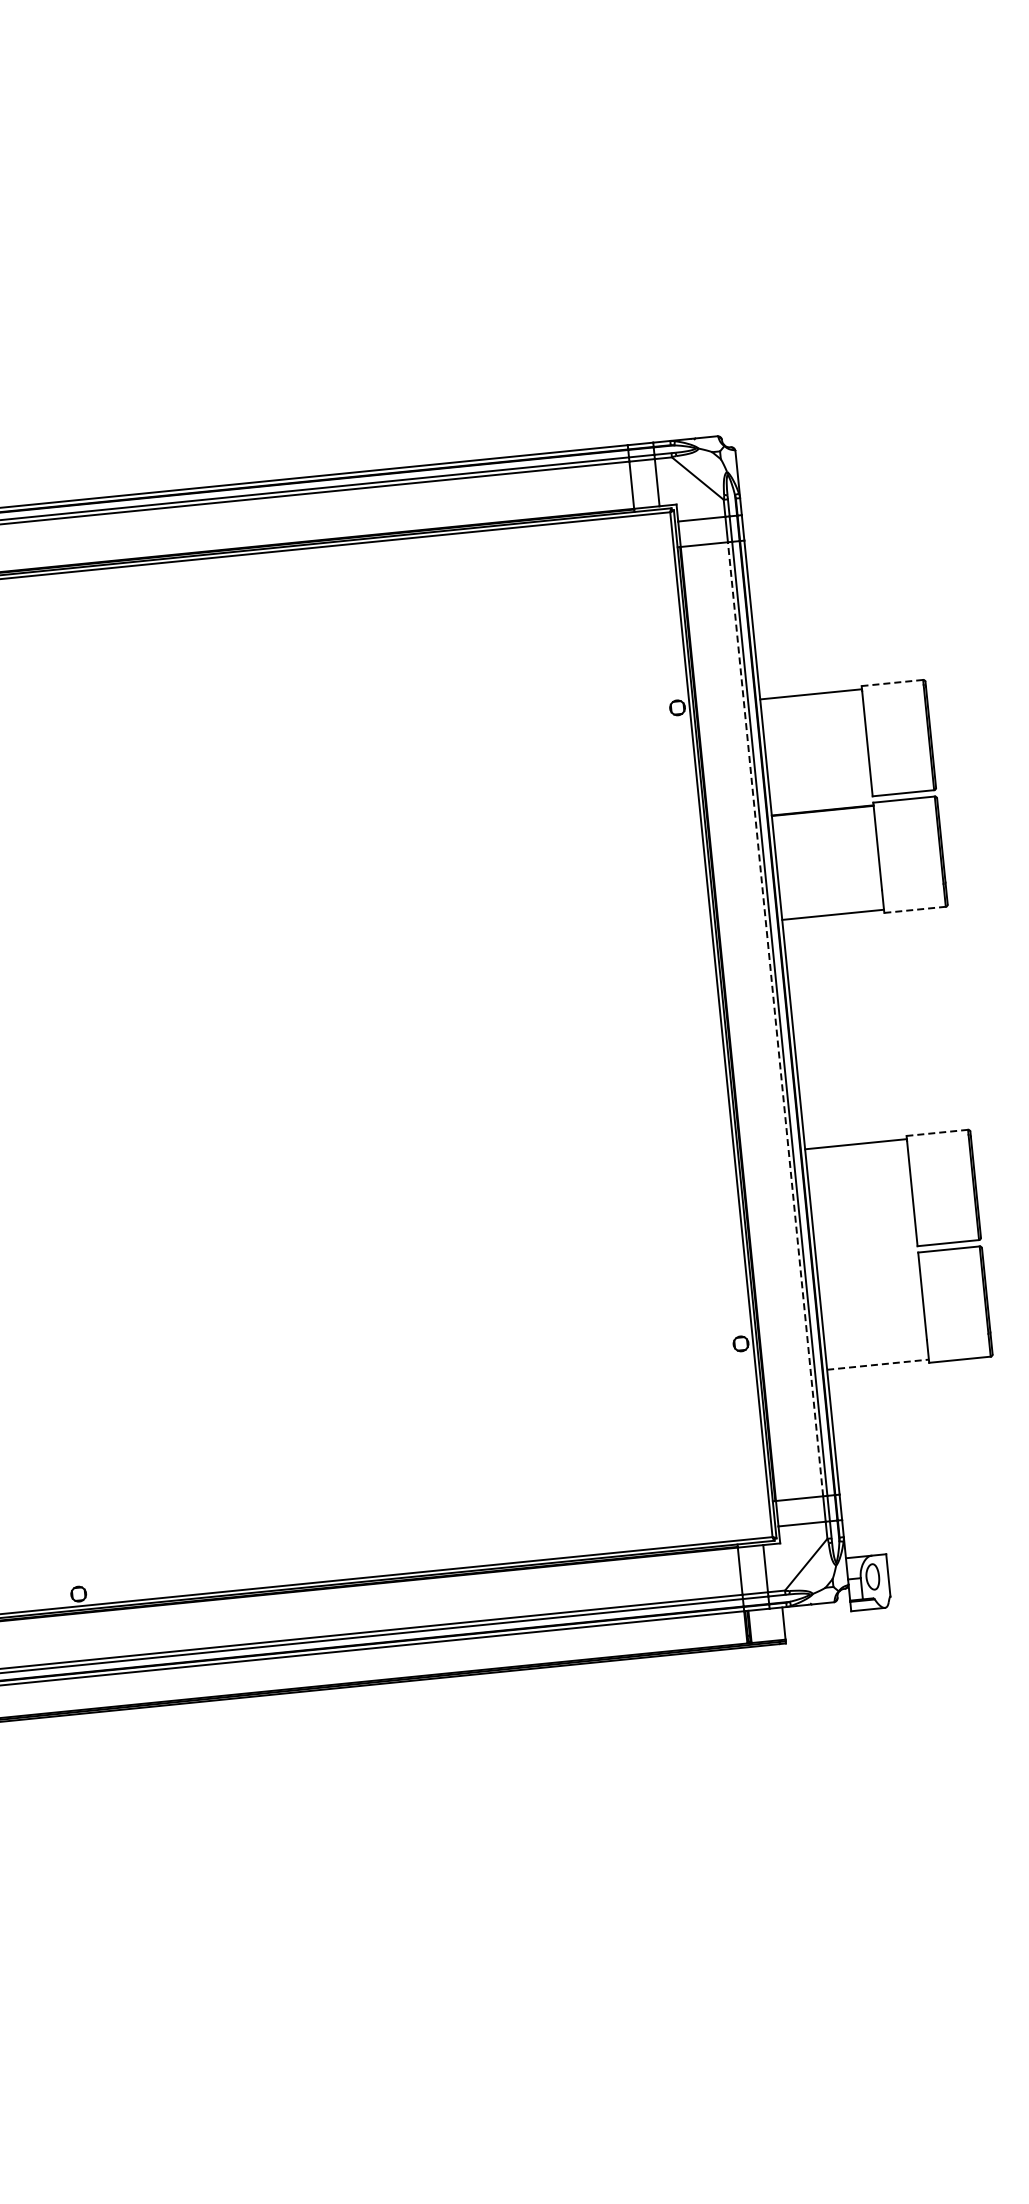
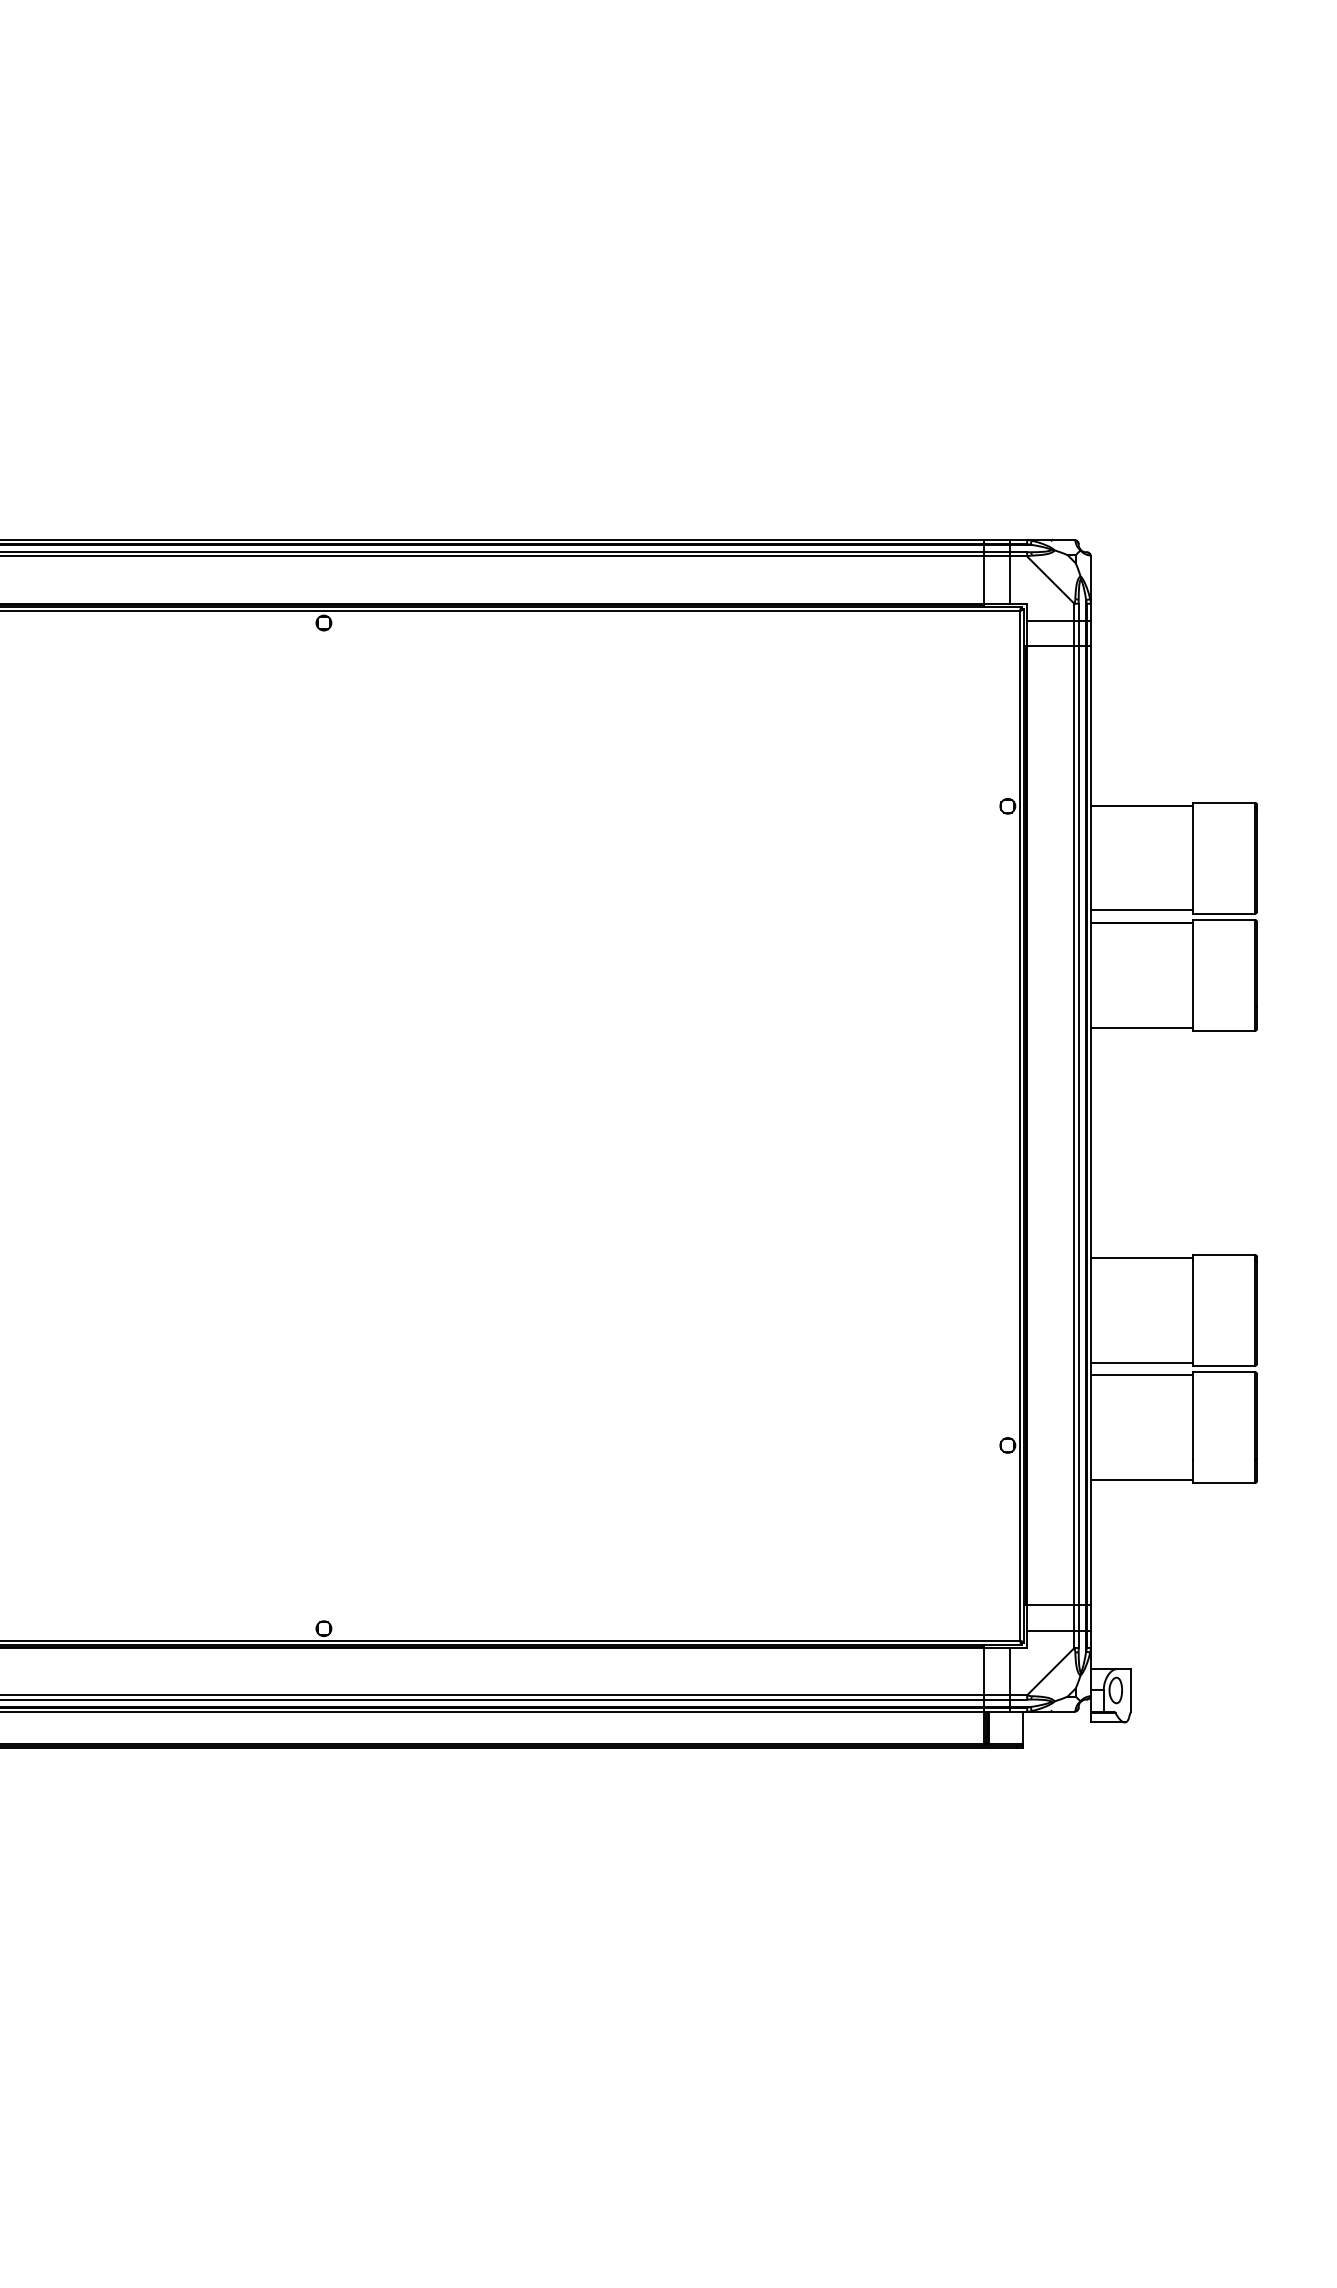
line: (892, 682) -> (1224, 802), dashed -> solid
line: (820, 798) -> (1141, 910), added
line: (915, 909) -> (1224, 1030), dashed -> solid
line: (775, 1018) -> (1074, 1125), dashed -> solid
line: (937, 1133) -> (1224, 1255), dashed -> solid
line: (865, 1248) -> (1141, 1362), added
line: (867, 1261) -> (1141, 1375), added
line: (878, 1364) -> (1142, 1479), dashed -> solid

